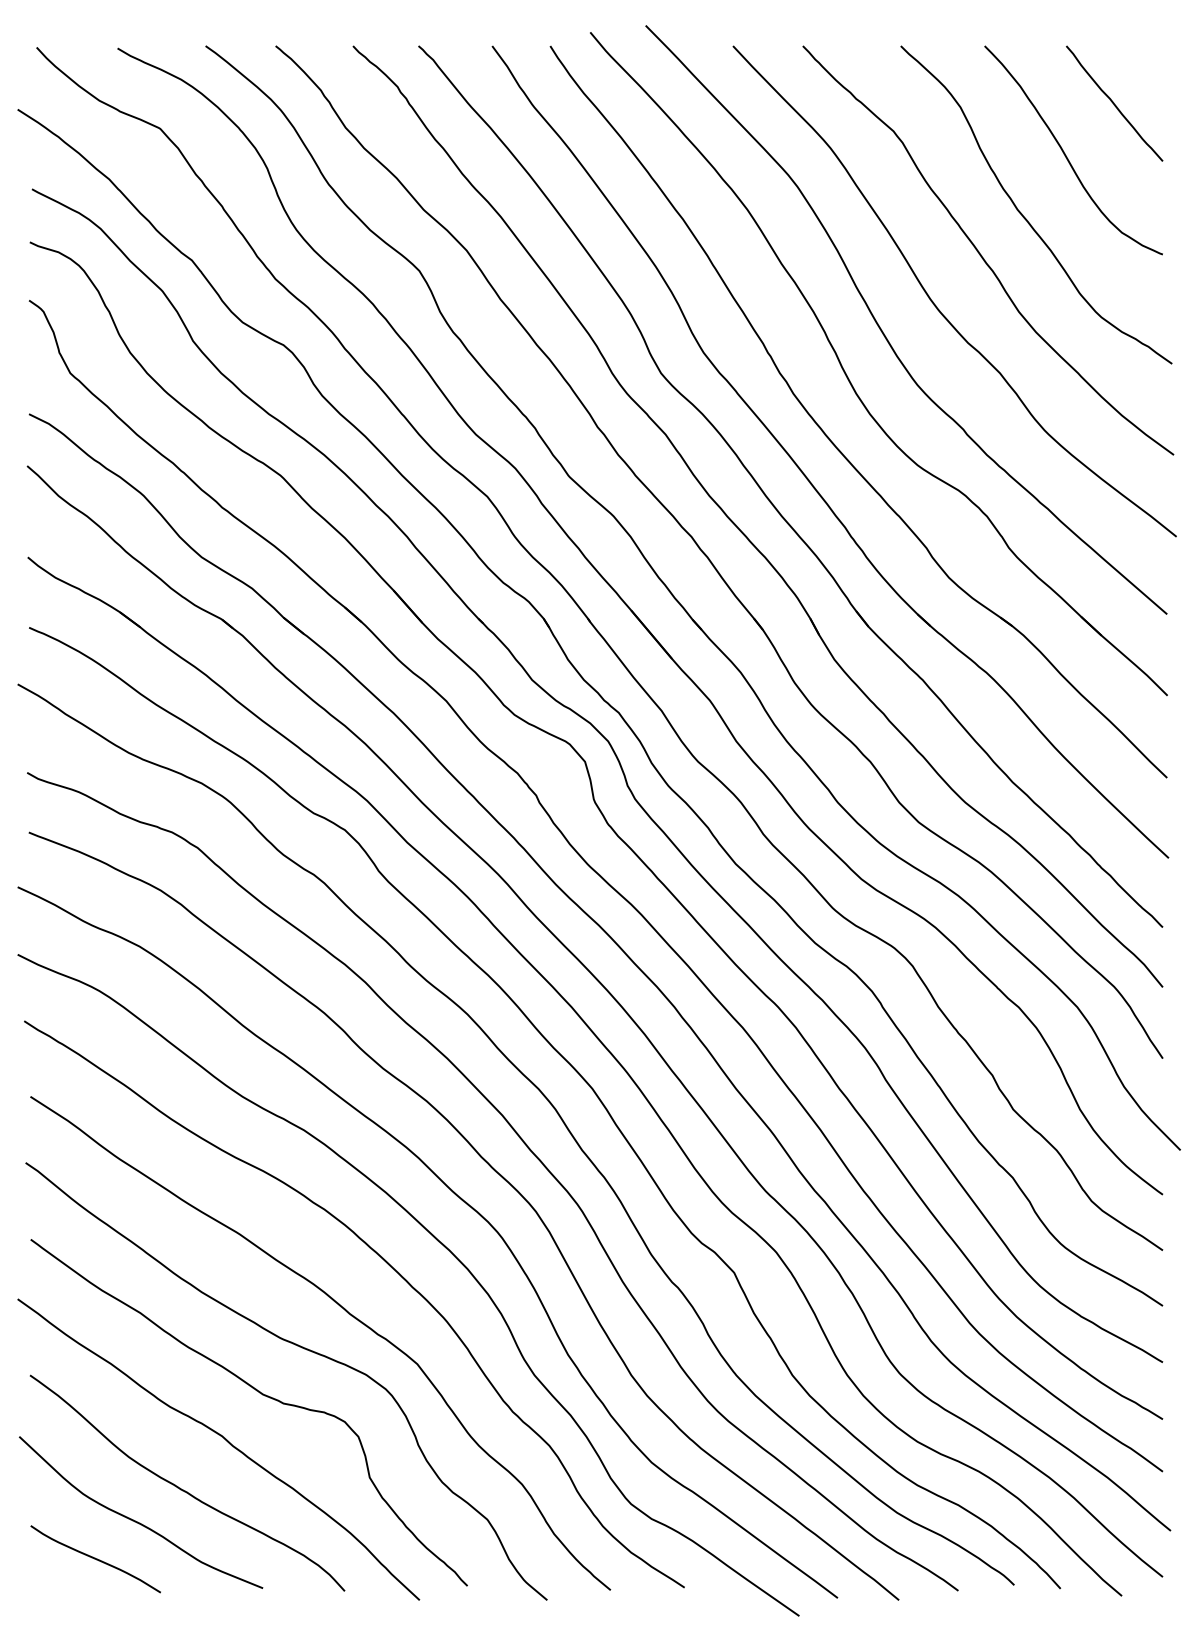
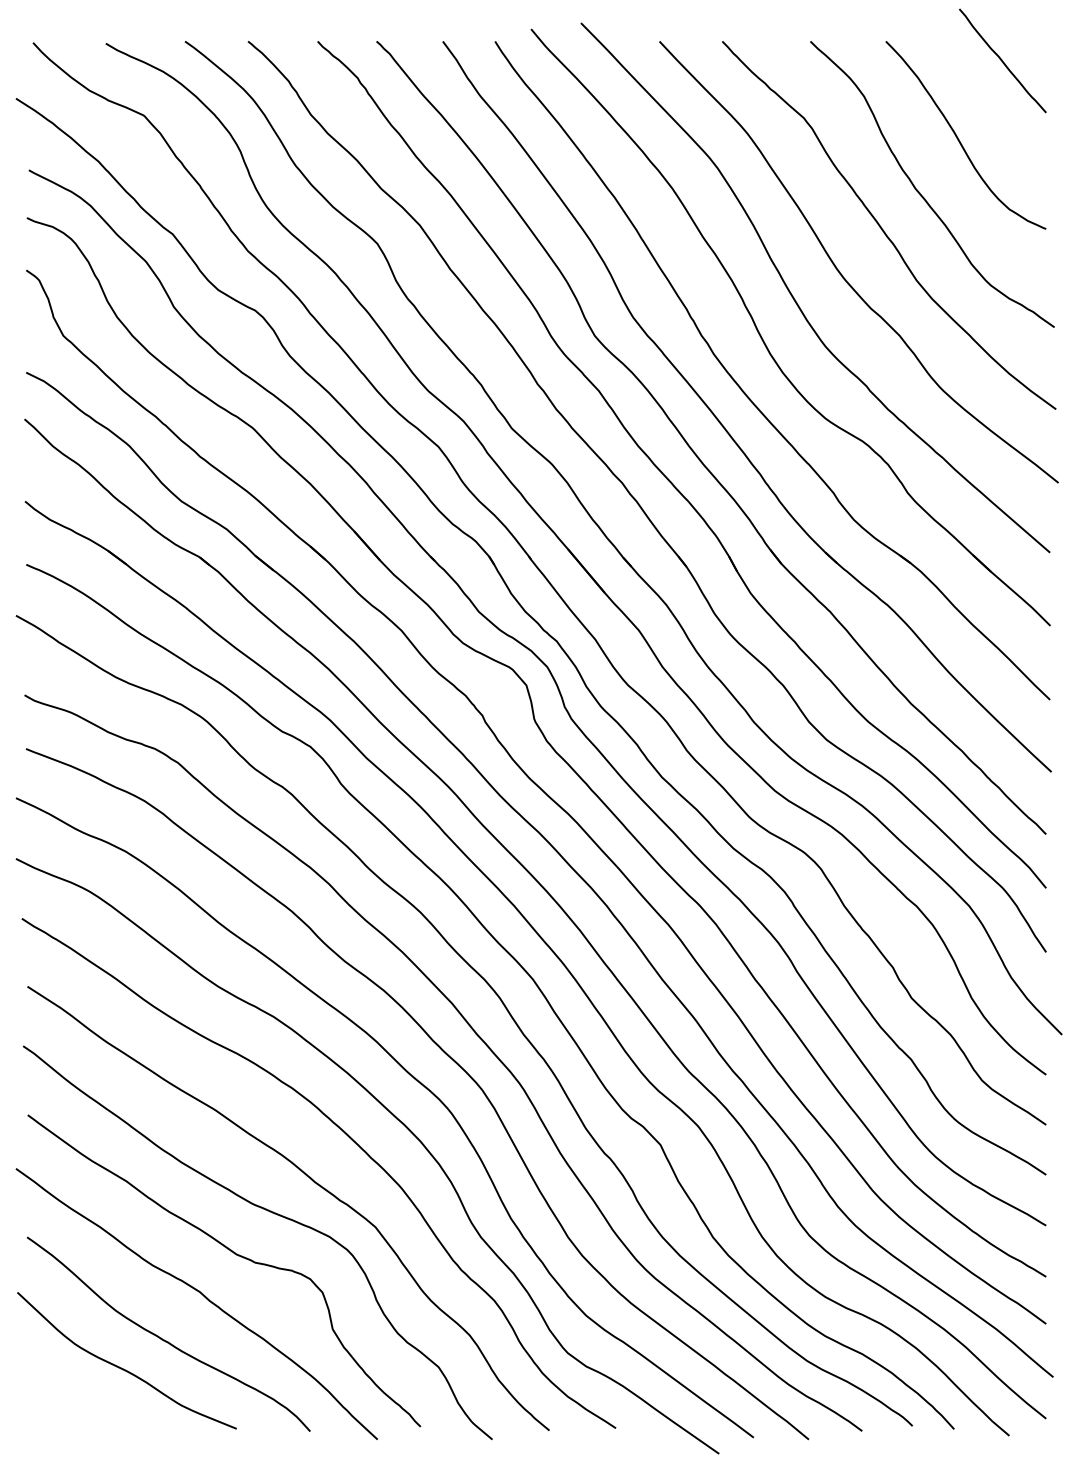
curve: (1114, 103) -> (1002, 60), moved
curve: (95, 1559) -> (86, 1402), removed

